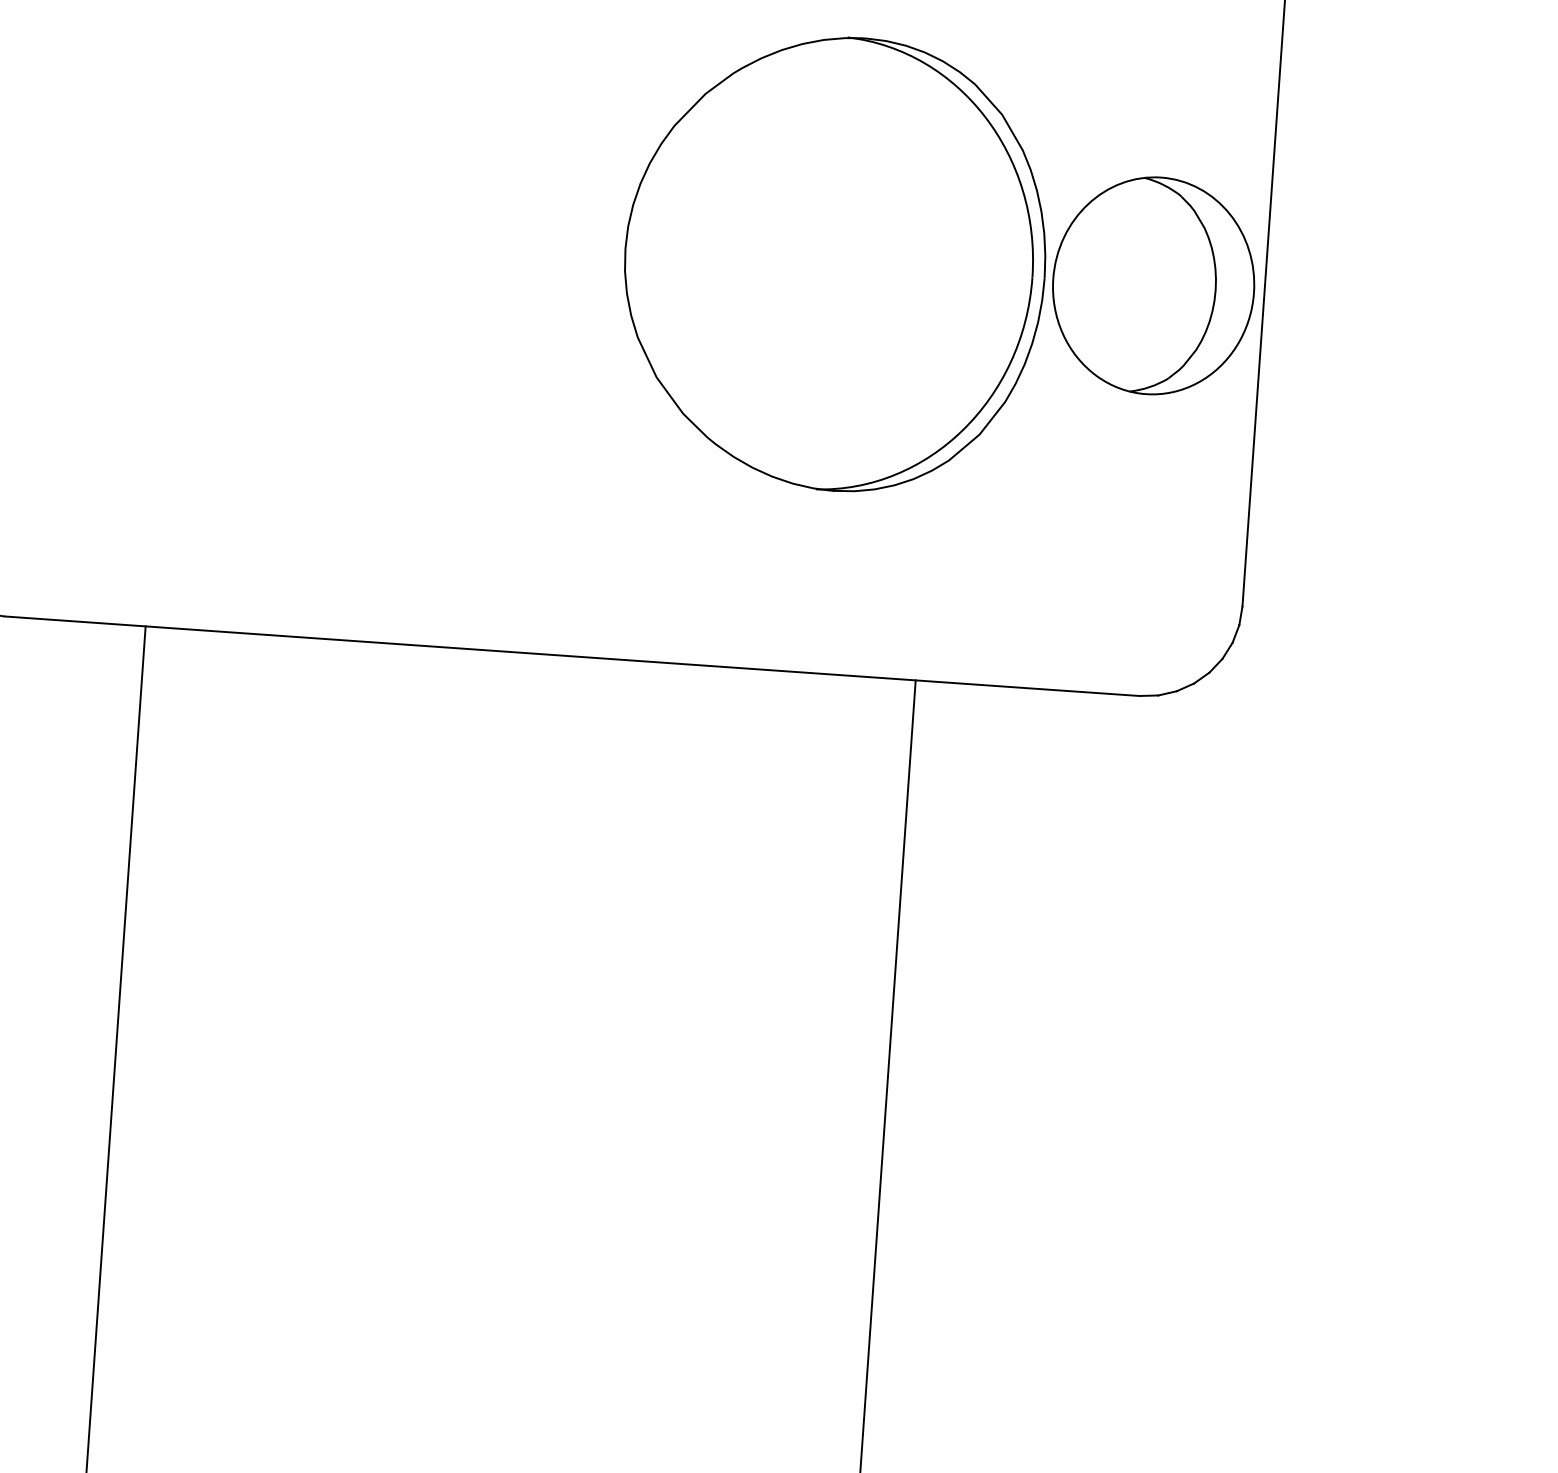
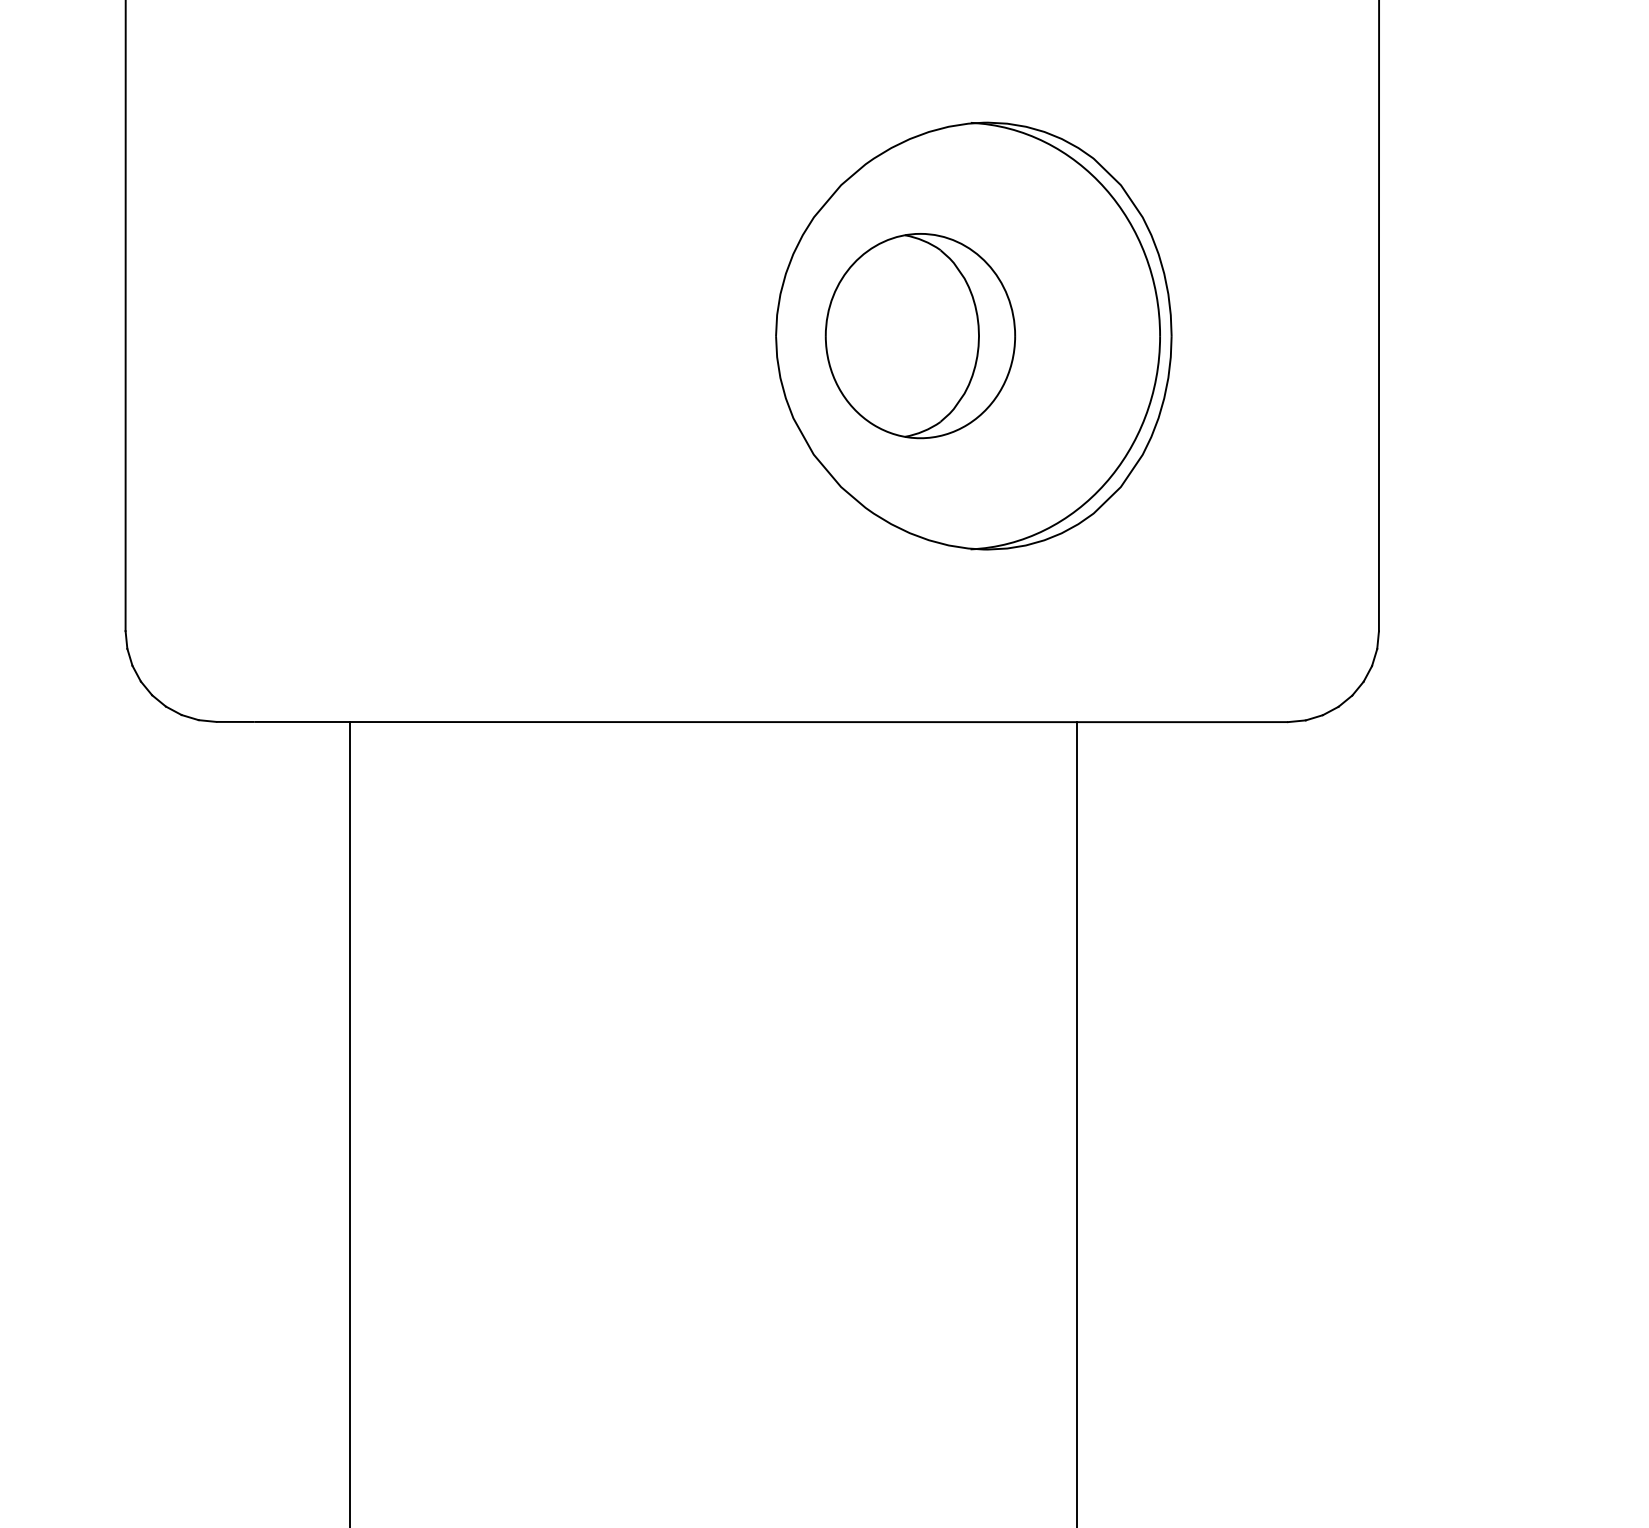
part: (1153, 286) -> (920, 336), moved

